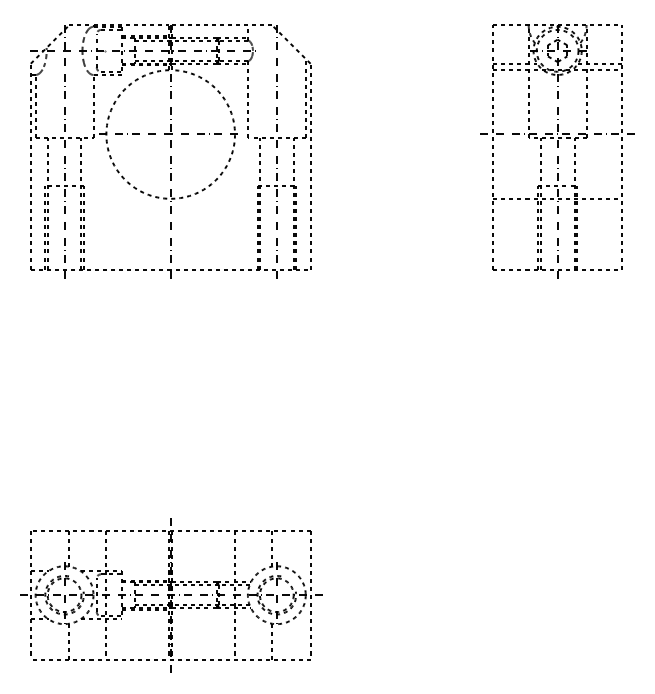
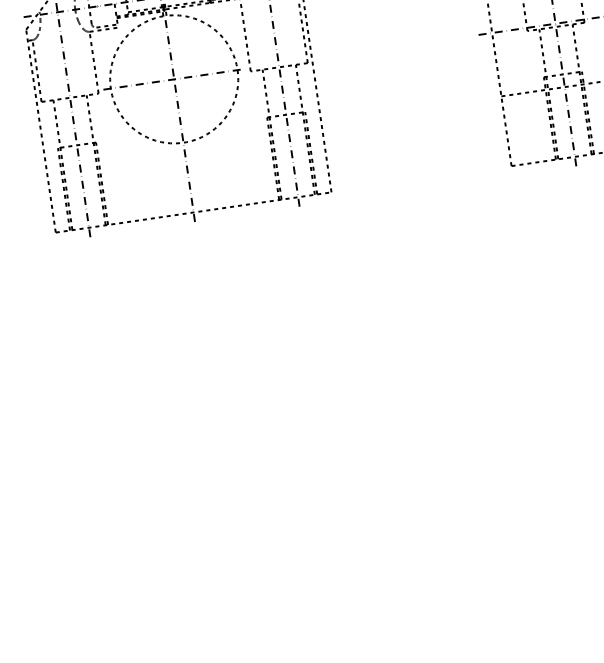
part: (171, 595) -> (241, 533), removed

